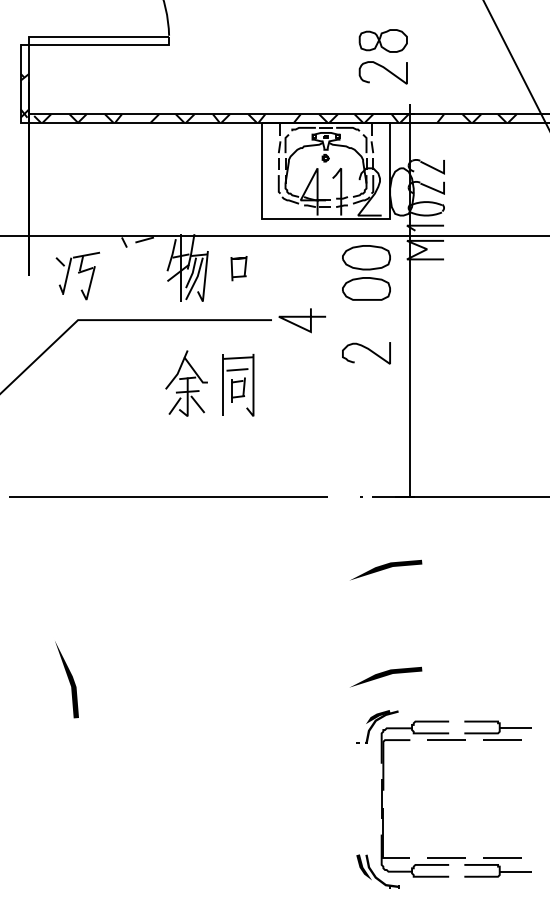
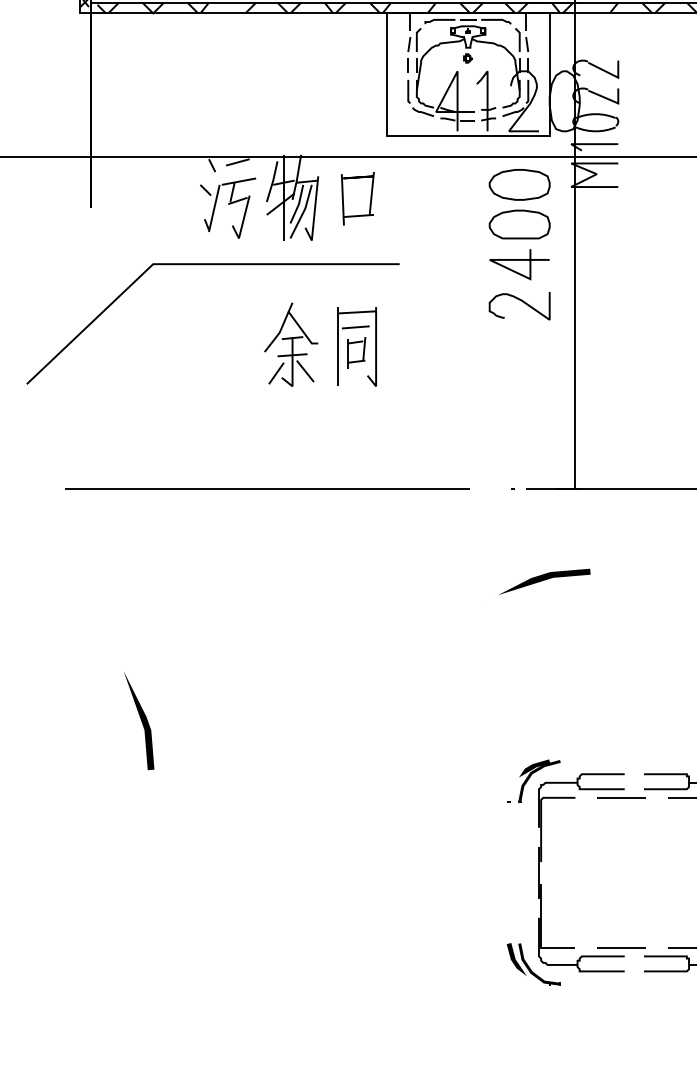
part: (238, 268) -> (357, 198), size x1.67
part: (77, 275) -> (227, 207), moved
line: (301, 317) -> (518, 260), moved
curve: (386, 675) -> (545, 715), removed

